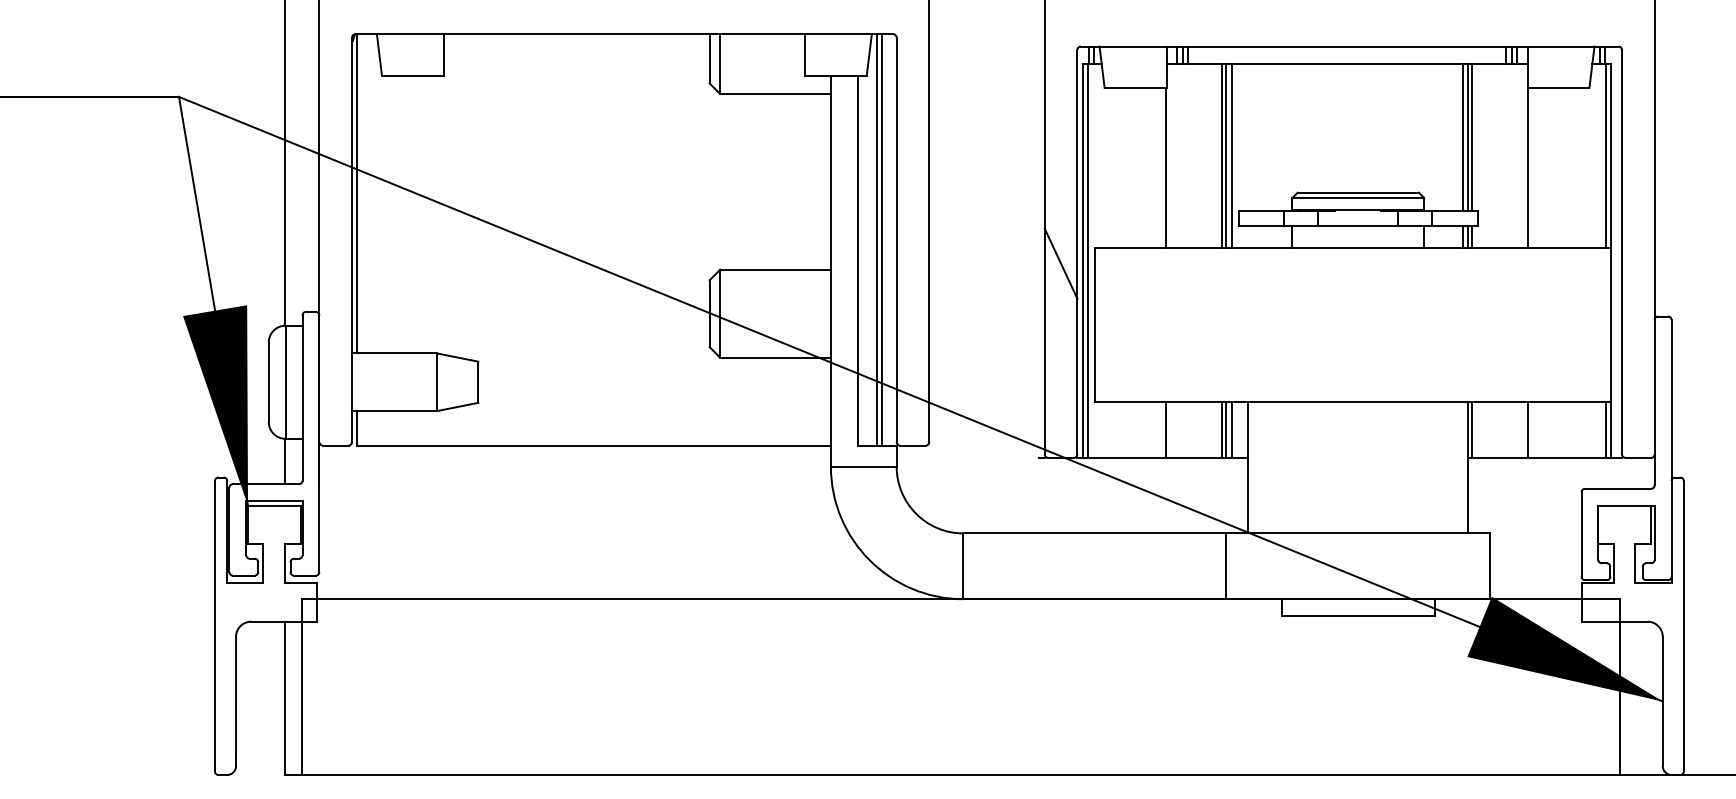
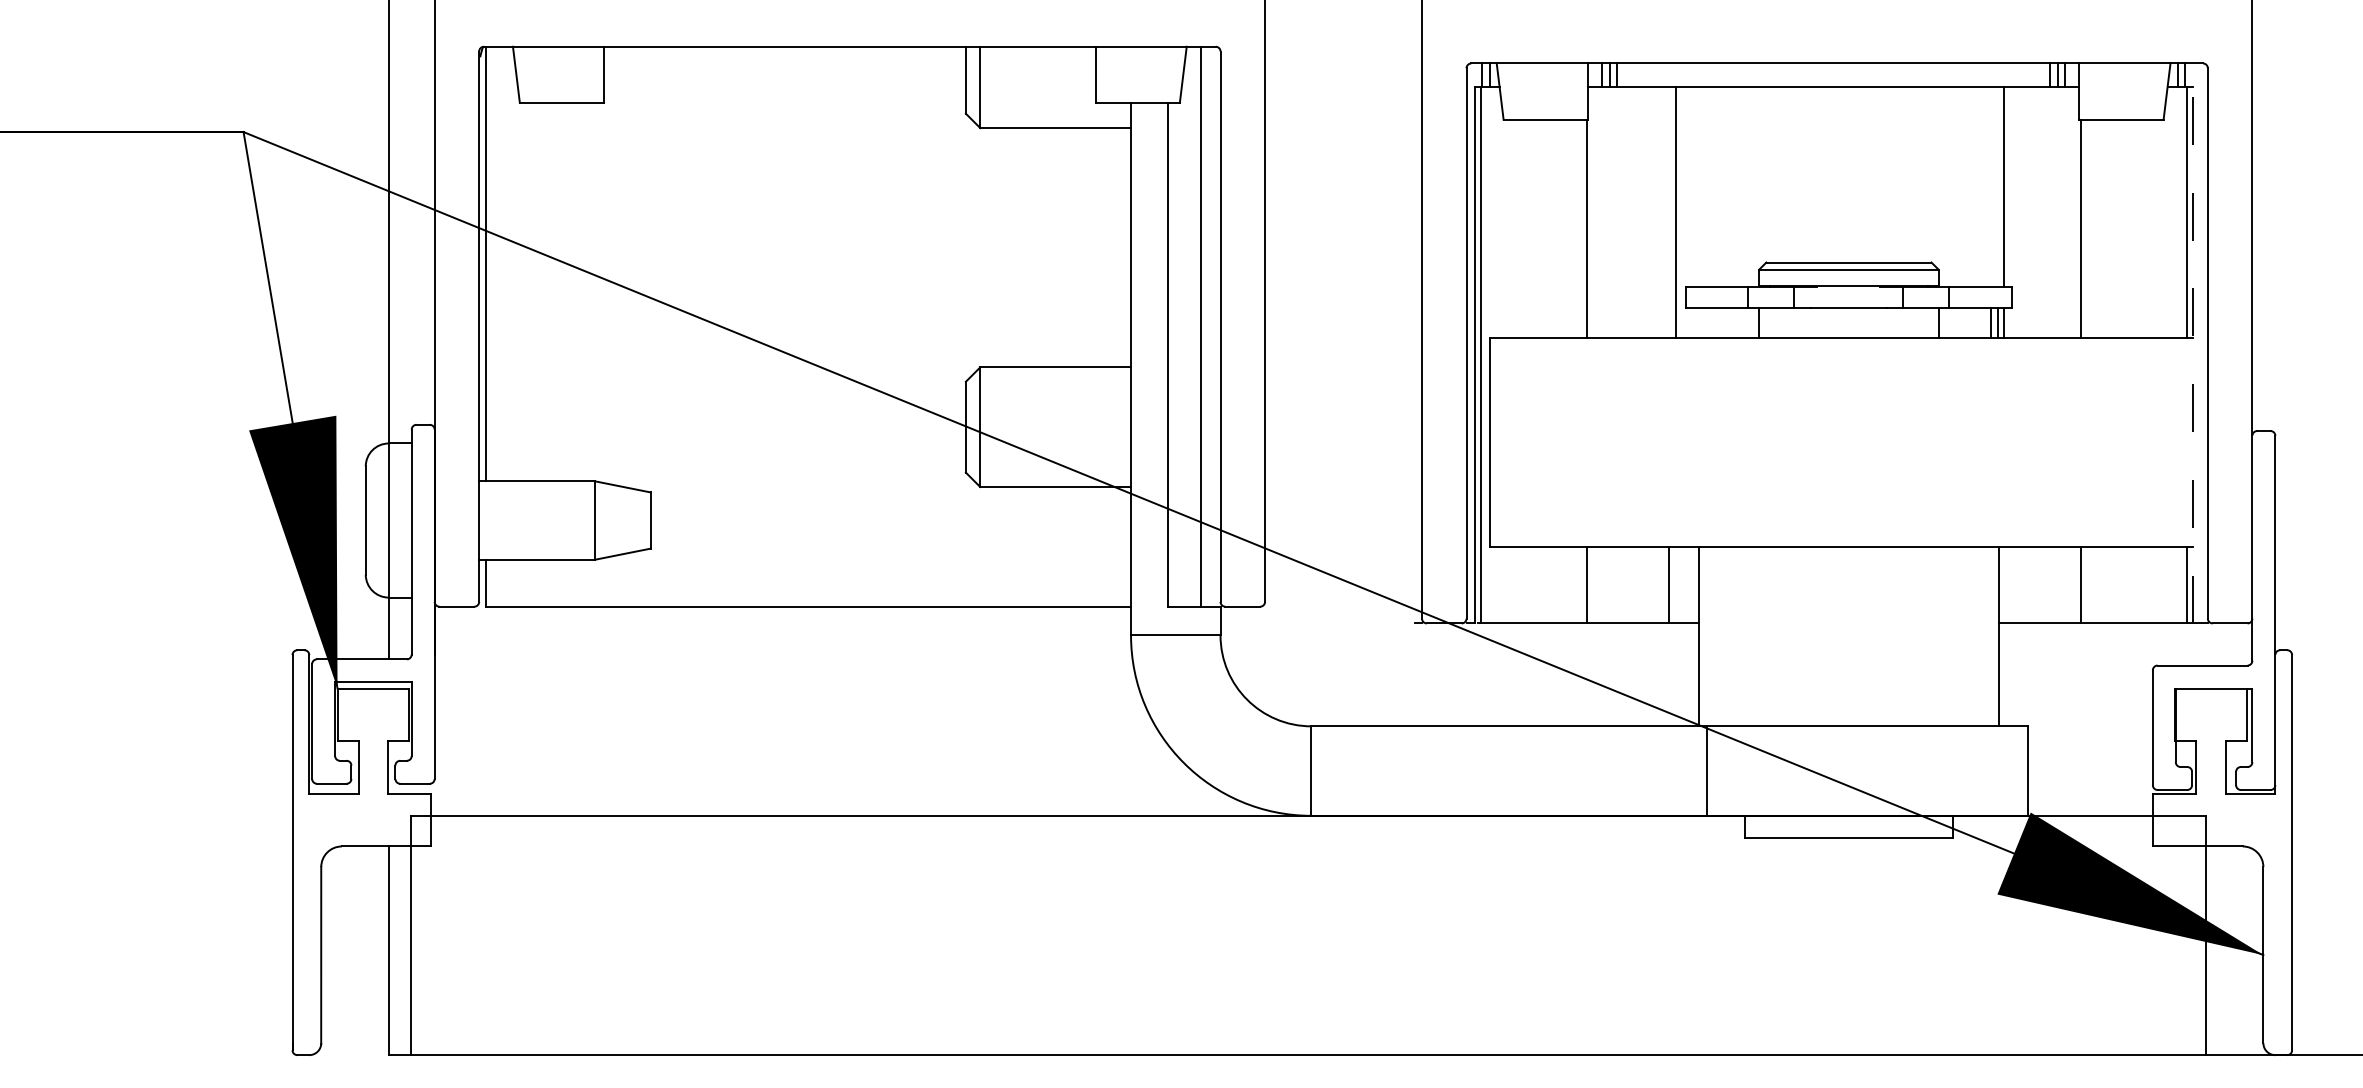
line: (1462, 137) -> (1990, 187), removed
line: (1468, 137) -> (1998, 187), removed
line: (1222, 155) -> (1663, 212), removed
line: (1226, 155) -> (1669, 212), removed
line: (876, 239) -> (1193, 326), removed
line: (1610, 260) -> (2192, 354), solid -> dashed
line: (1061, 263) -> (1444, 358), removed
line: (1222, 429) -> (1663, 584), removed
line: (1231, 429) -> (1676, 584), removed
line: (1472, 429) -> (2004, 584), removed
line: (1226, 565) -> (1707, 770), moved

